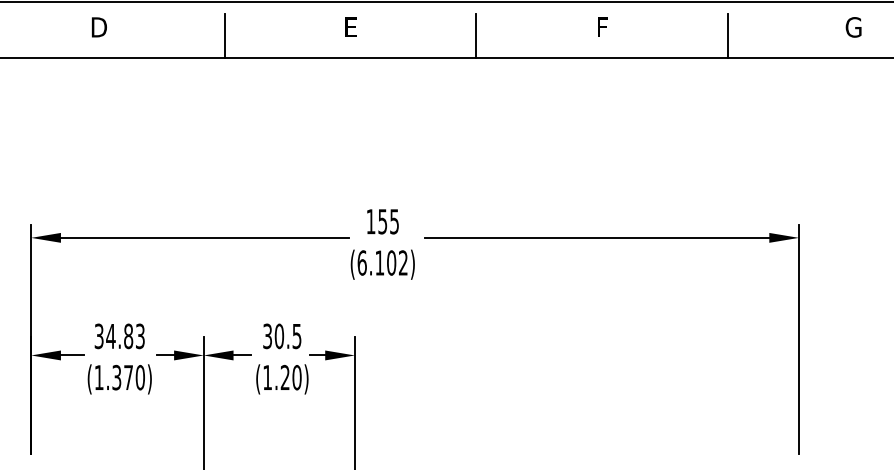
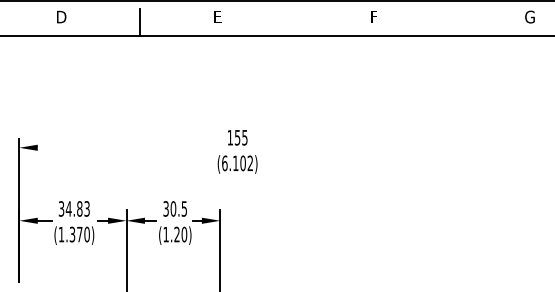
line: (475, 36) -> (295, 22), removed
line: (728, 36) -> (452, 22), removed
line: (203, 237) -> (126, 147), removed
part: (611, 239) -> (379, 148), removed

